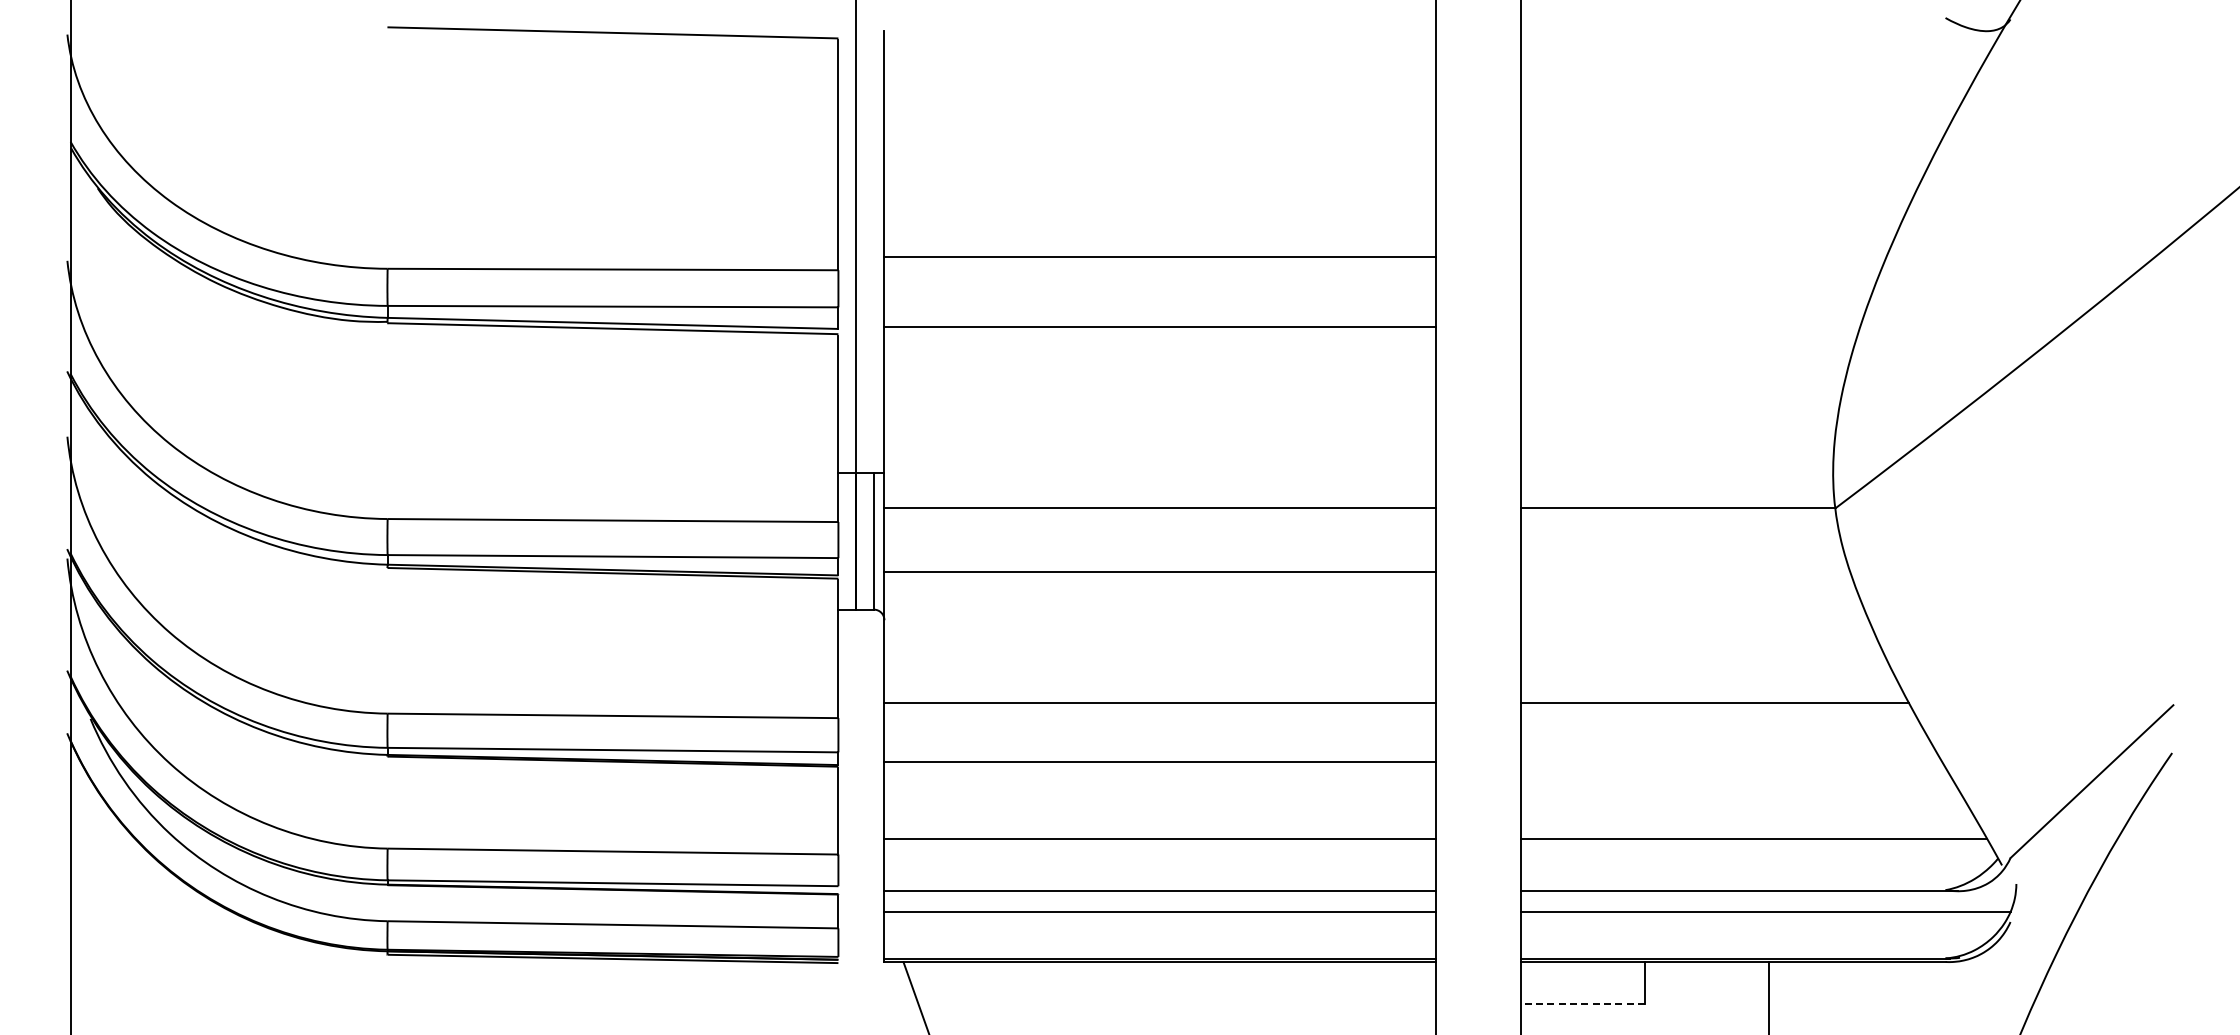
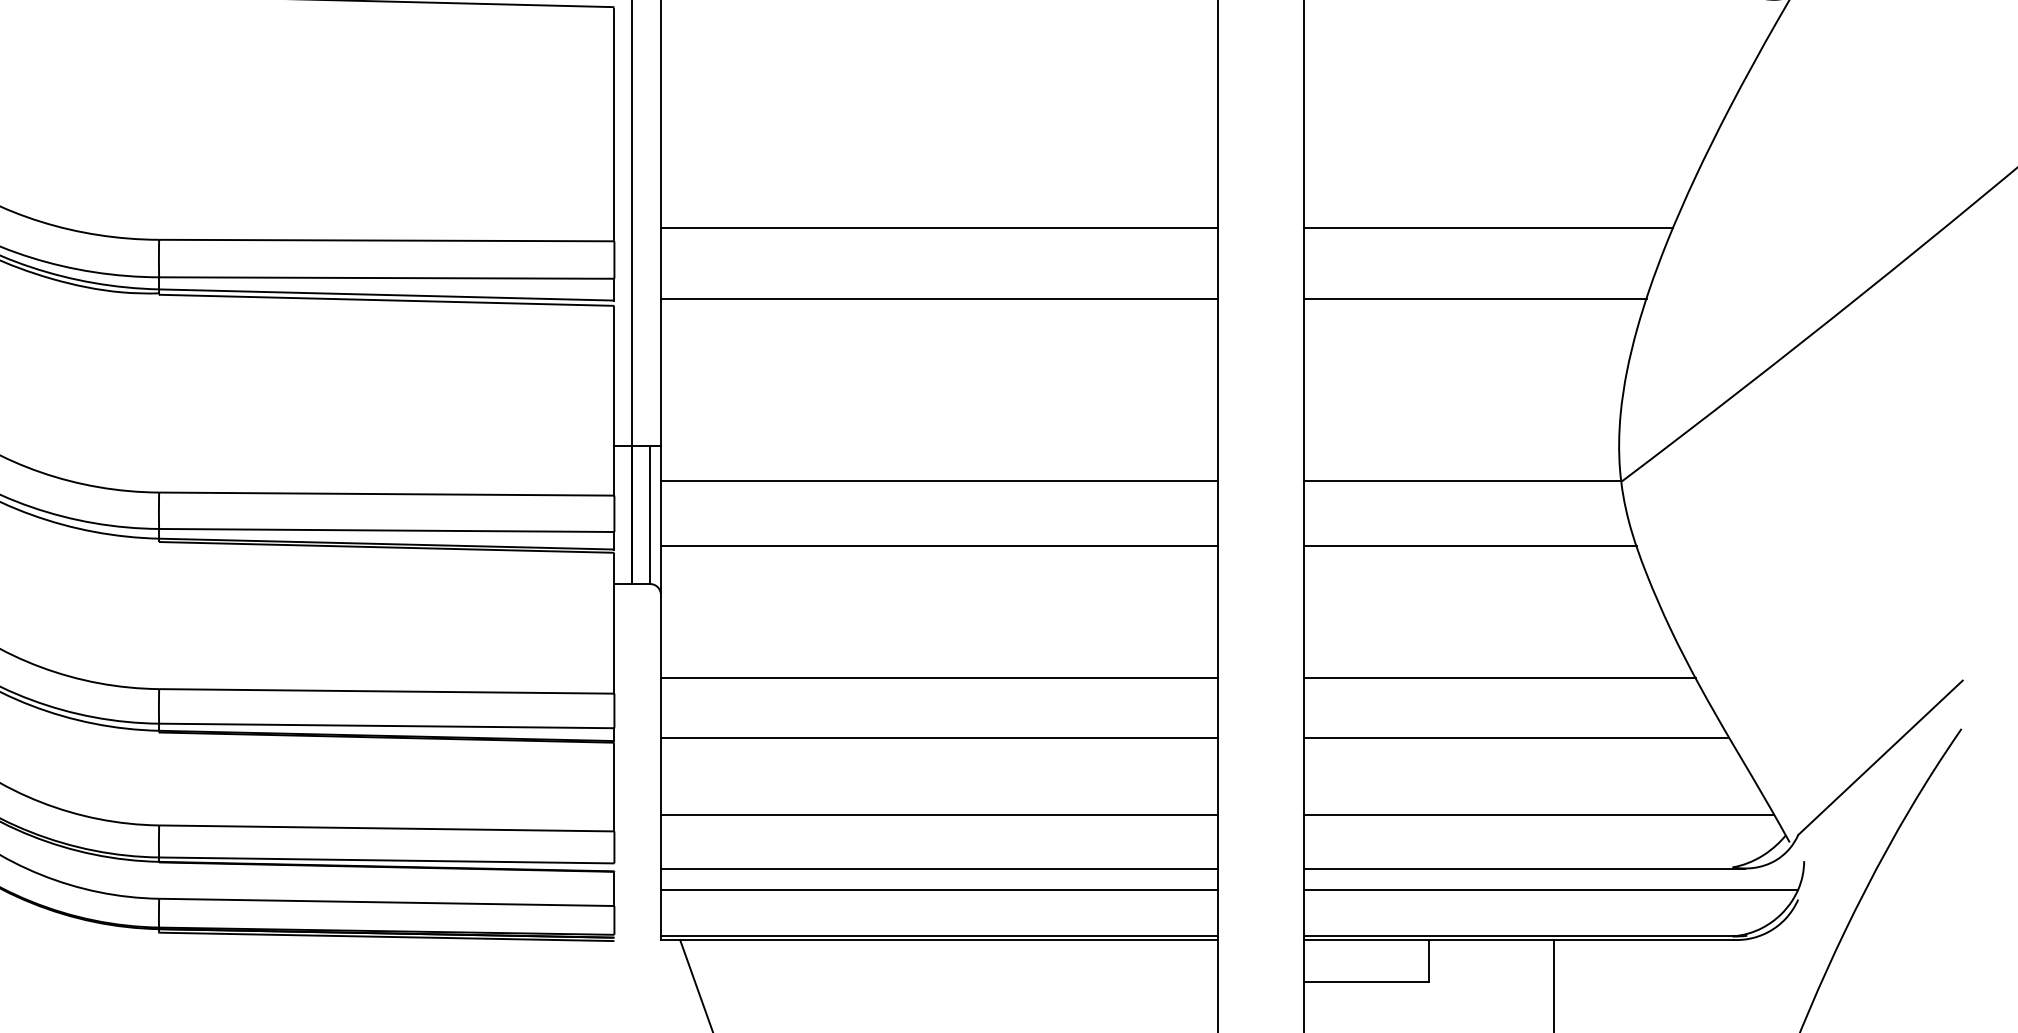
line: (1703, 257) -> (1488, 228), added
line: (1690, 327) -> (1475, 299), added
line: (1686, 572) -> (1470, 546), added
line: (1731, 761) -> (1516, 737), added
line: (1583, 1003) -> (1366, 981), dashed -> solid

